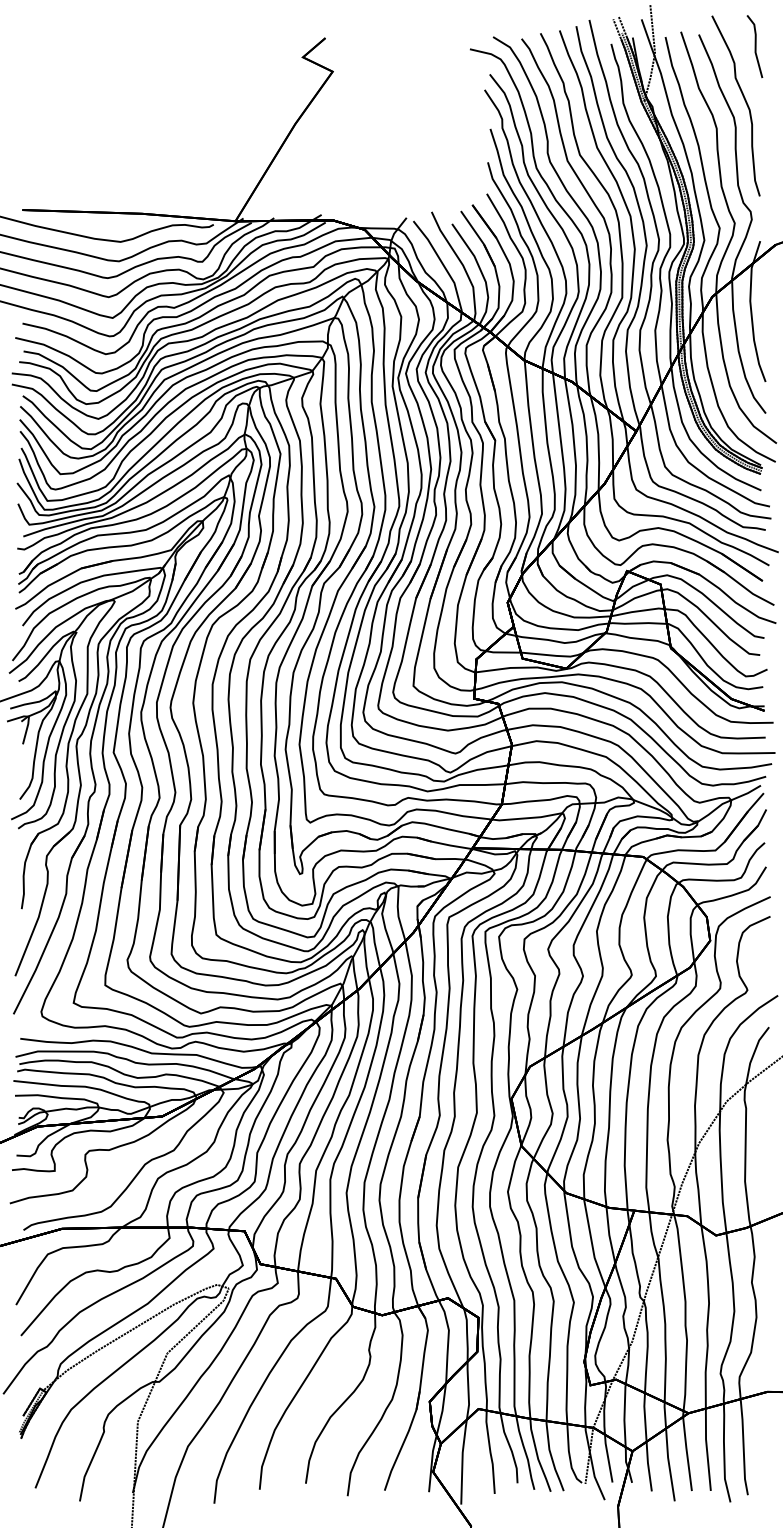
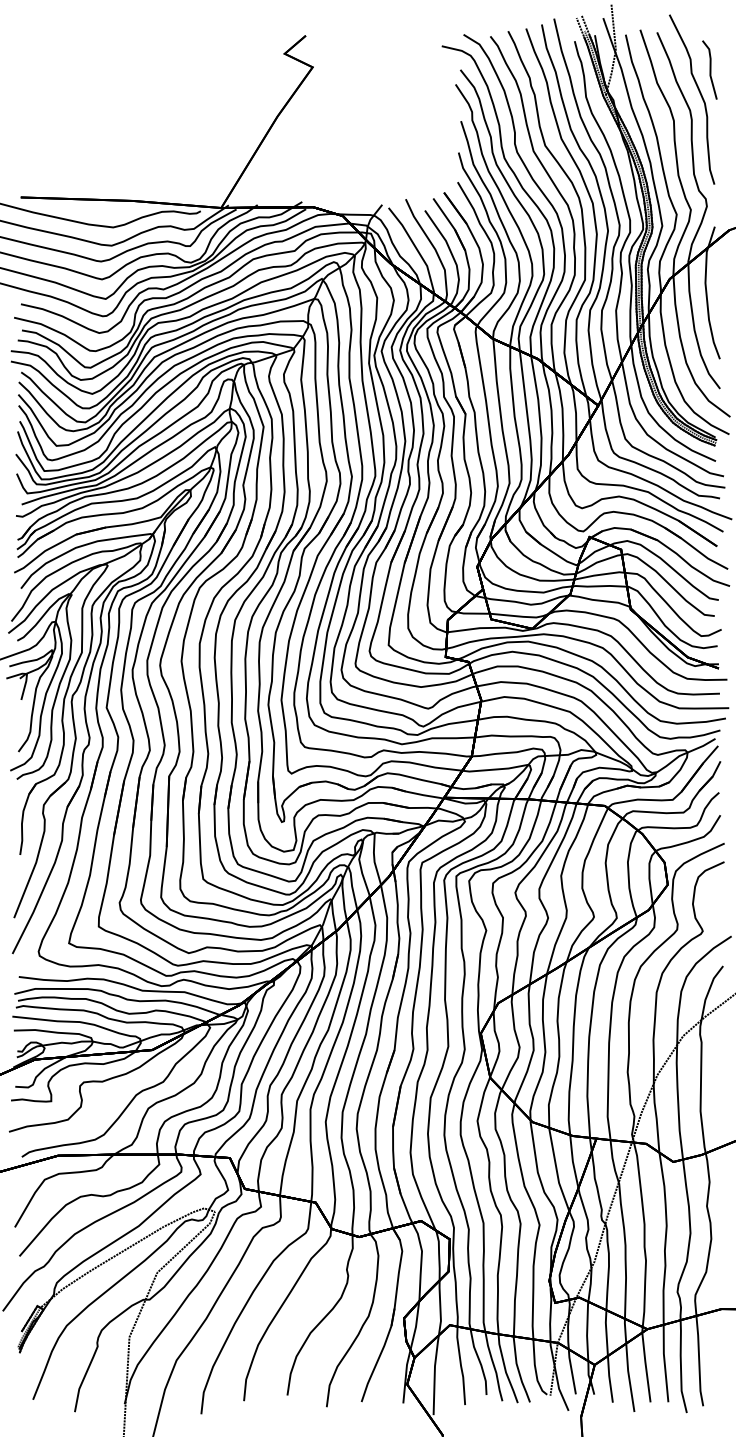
part: (754, 46) -> (709, 69), moved

